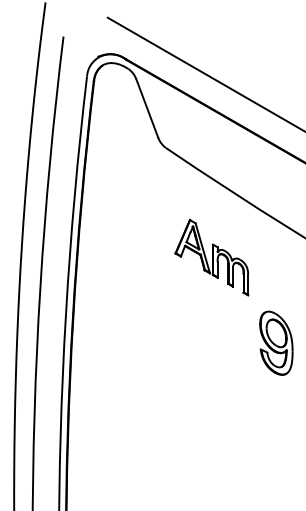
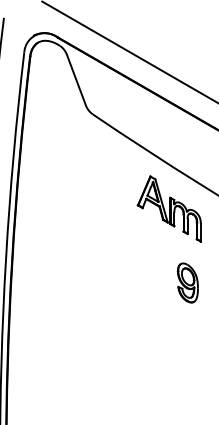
part: (211, 257) -> (169, 208), moved
part: (275, 342) -> (187, 282), size x0.71

